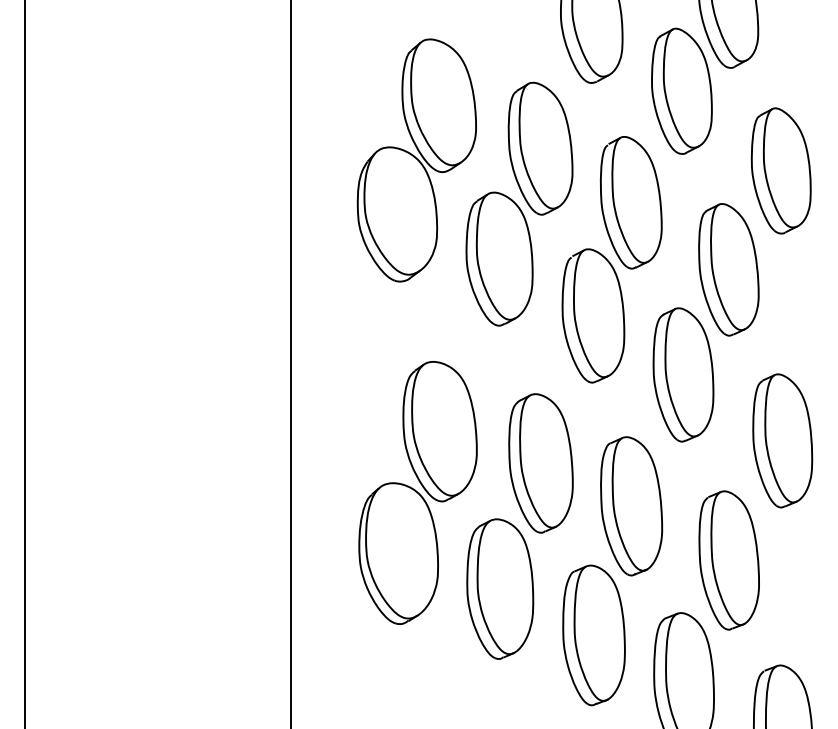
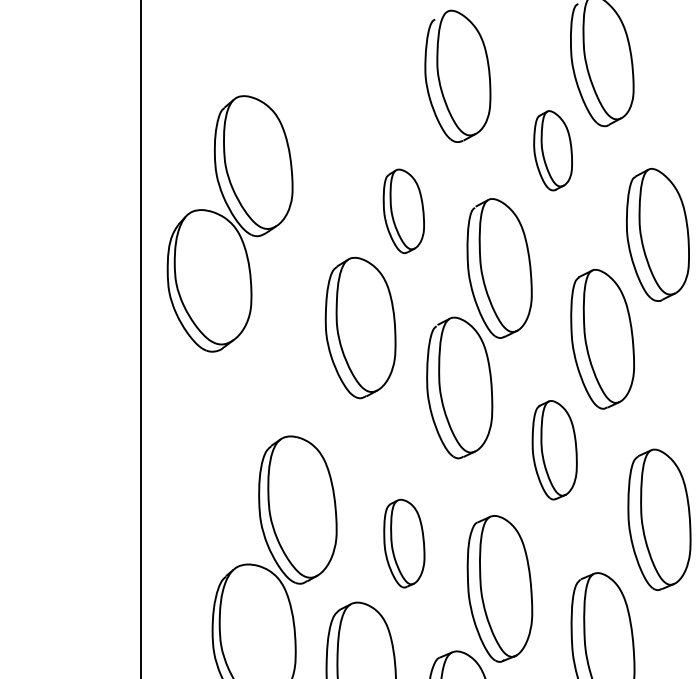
part: (681, 90) -> (552, 150), size x0.6
part: (540, 148) -> (403, 211), size x0.6
part: (416, 160) -> (229, 223), moved
part: (683, 374) -> (554, 449), size x0.7
part: (540, 463) -> (403, 543), size x0.6

